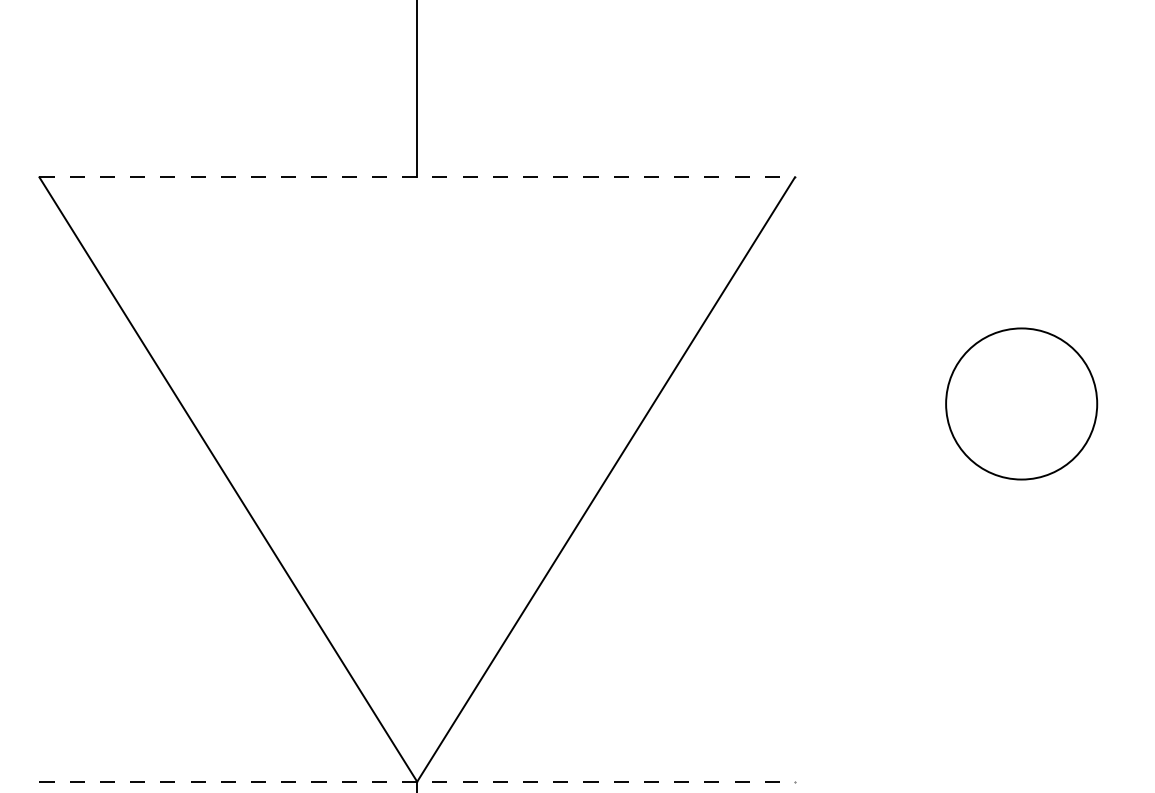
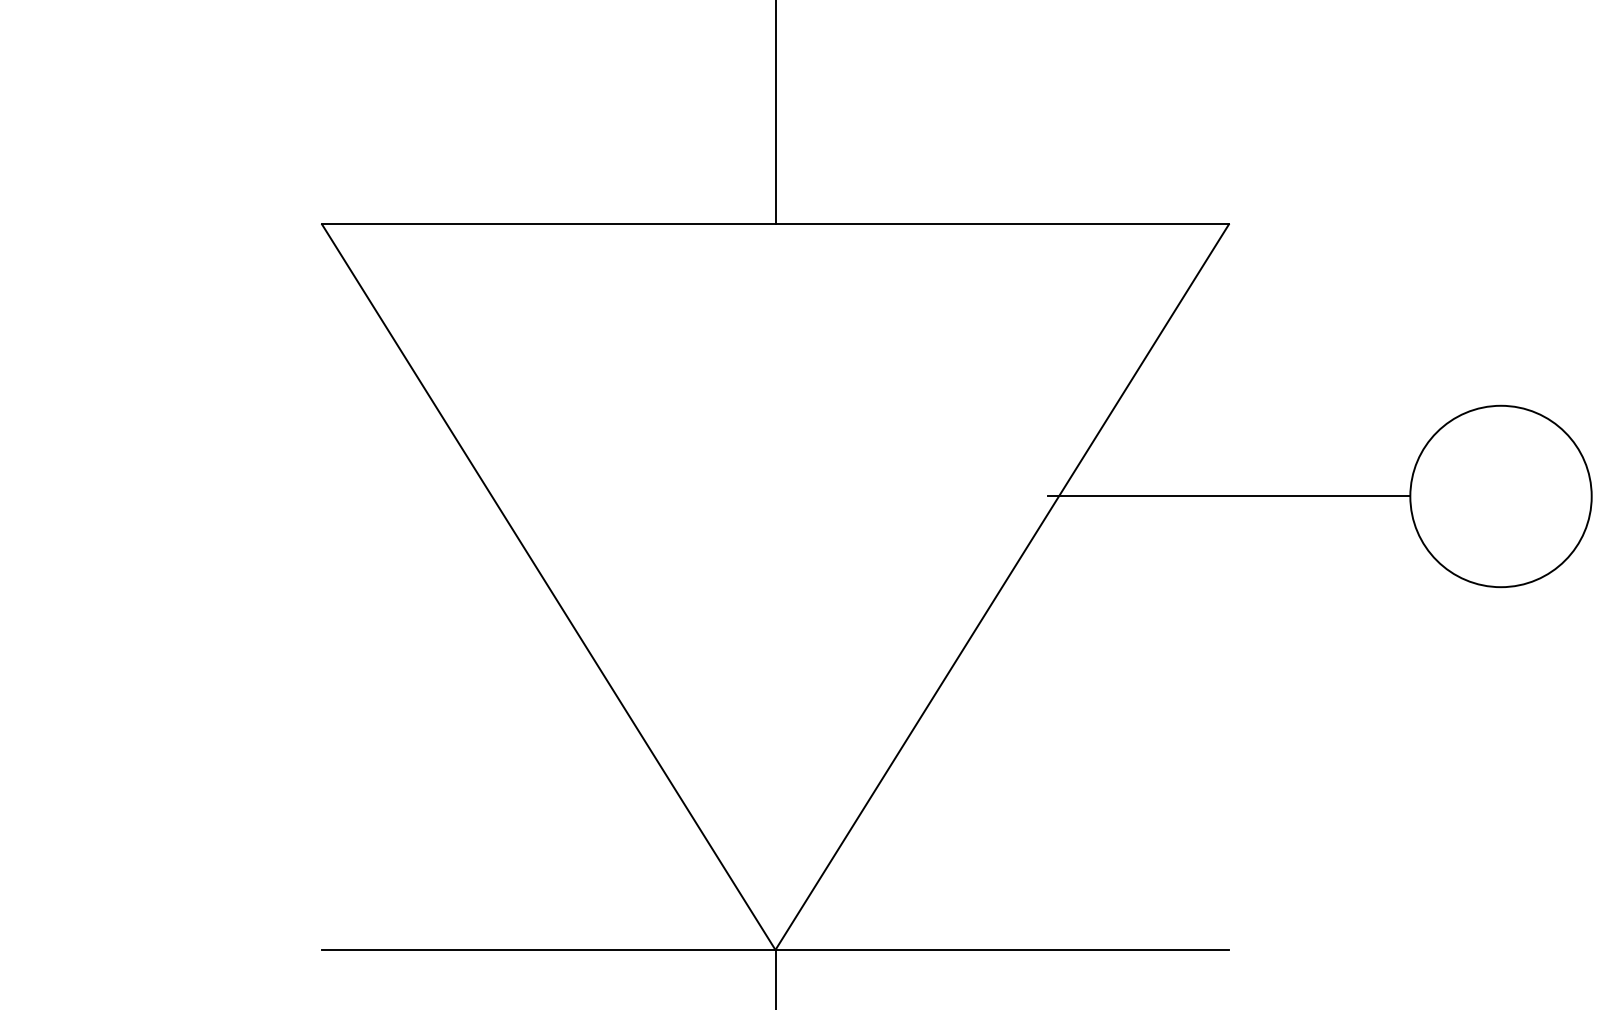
line: (417, 177) -> (775, 224), dashed -> solid
line: (794, 404) -> (1228, 496), added
line: (417, 781) -> (775, 949), dashed -> solid

